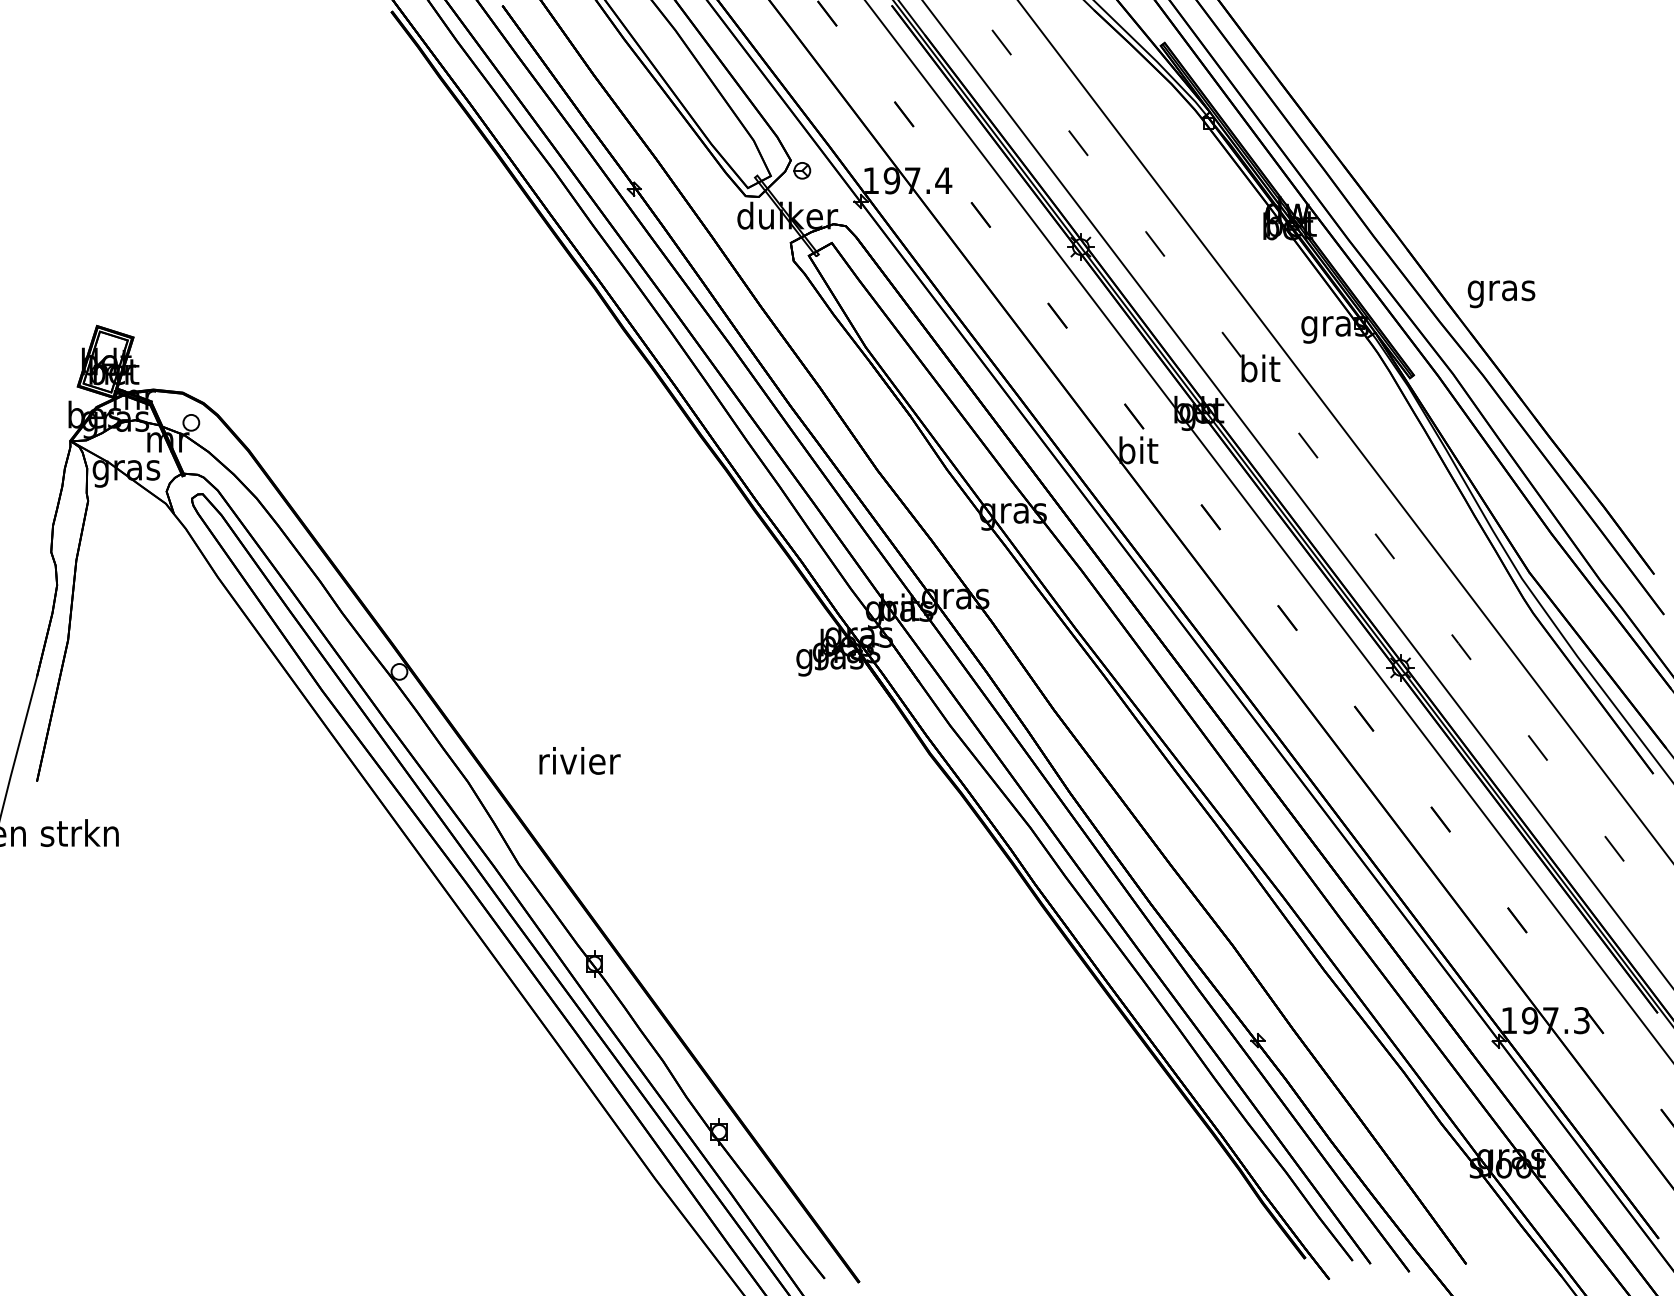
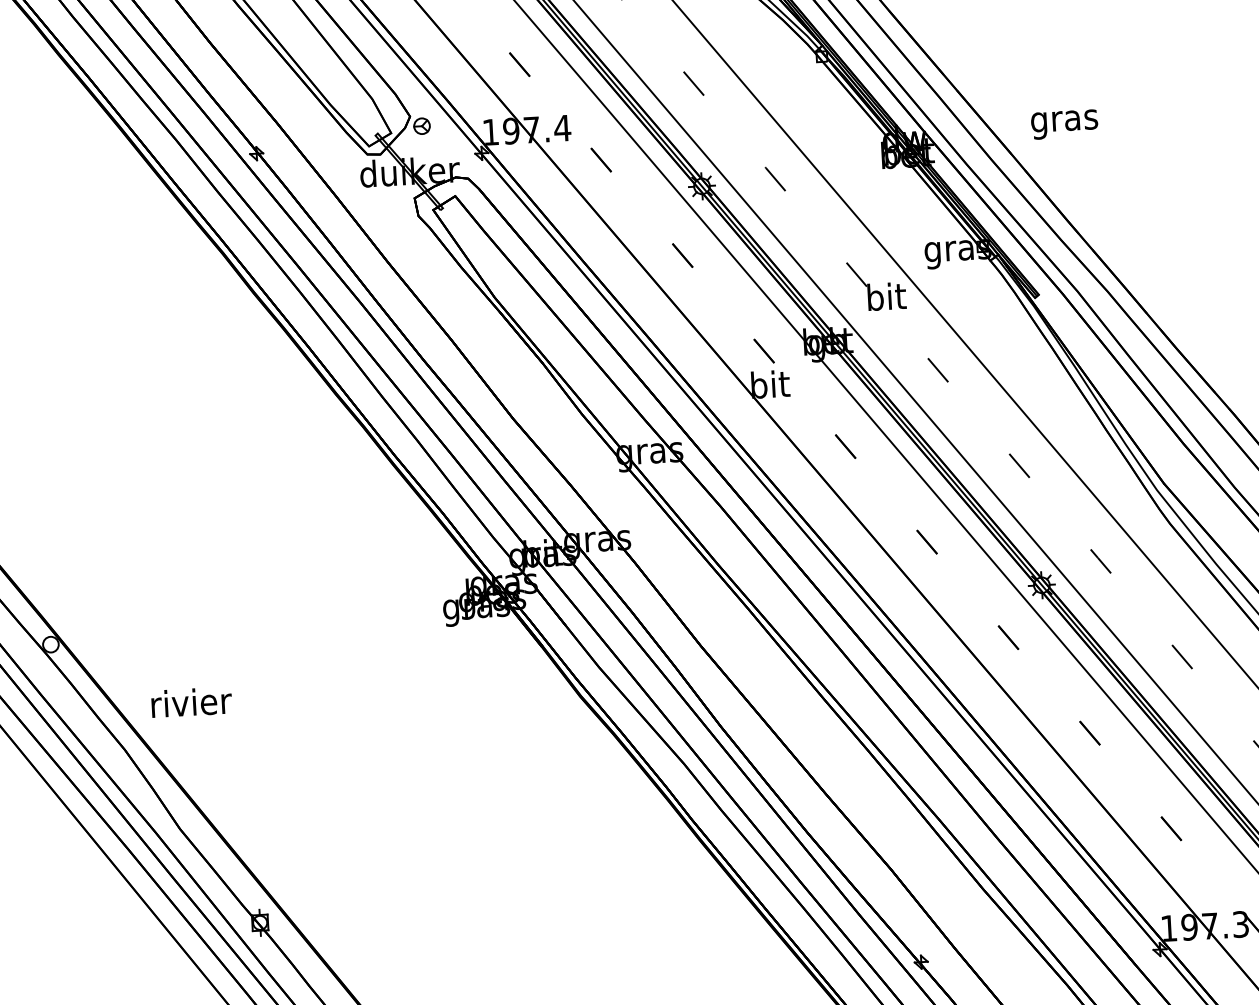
text: (1501, 294) -> (1064, 124), moved
text: (579, 760) -> (191, 701), moved

